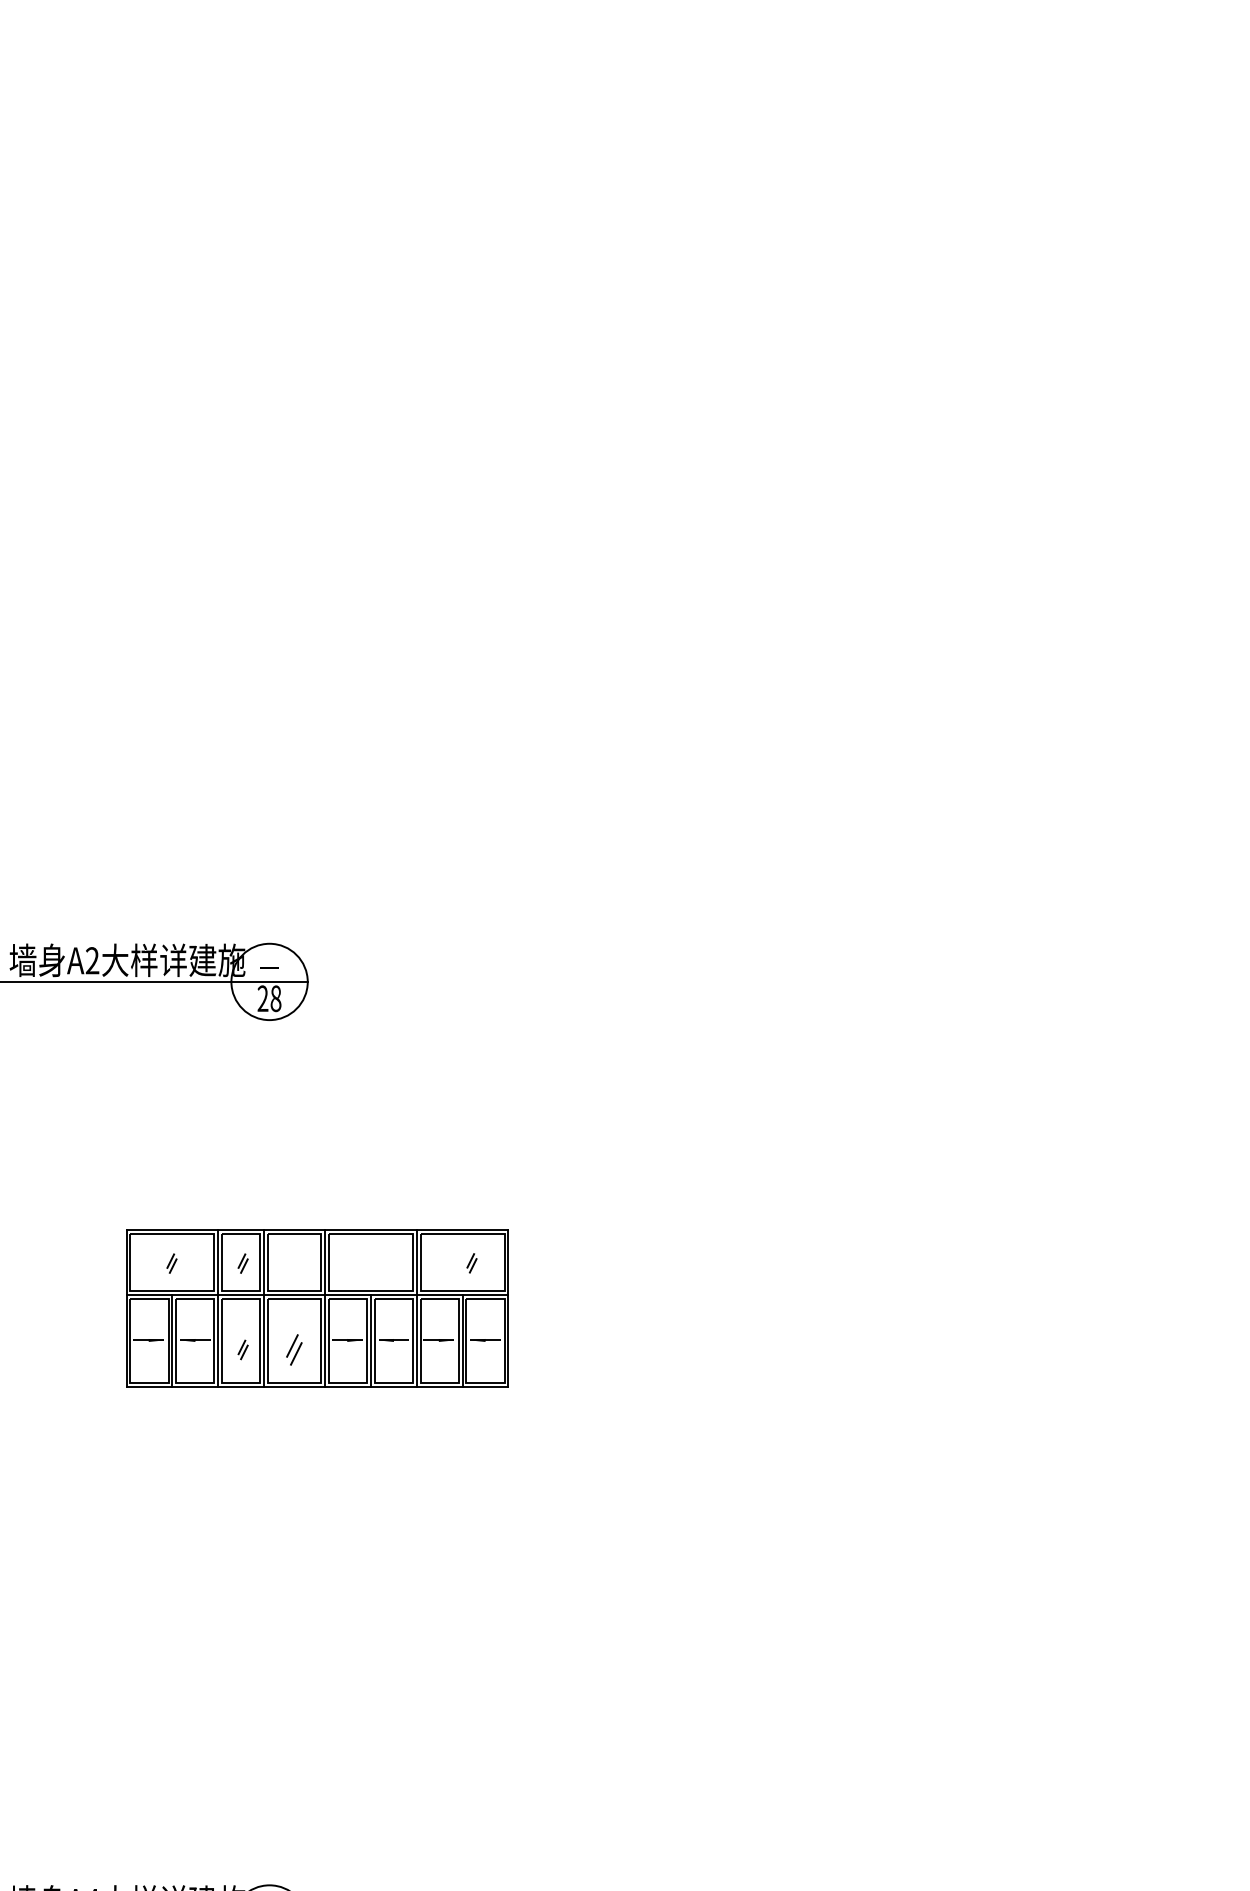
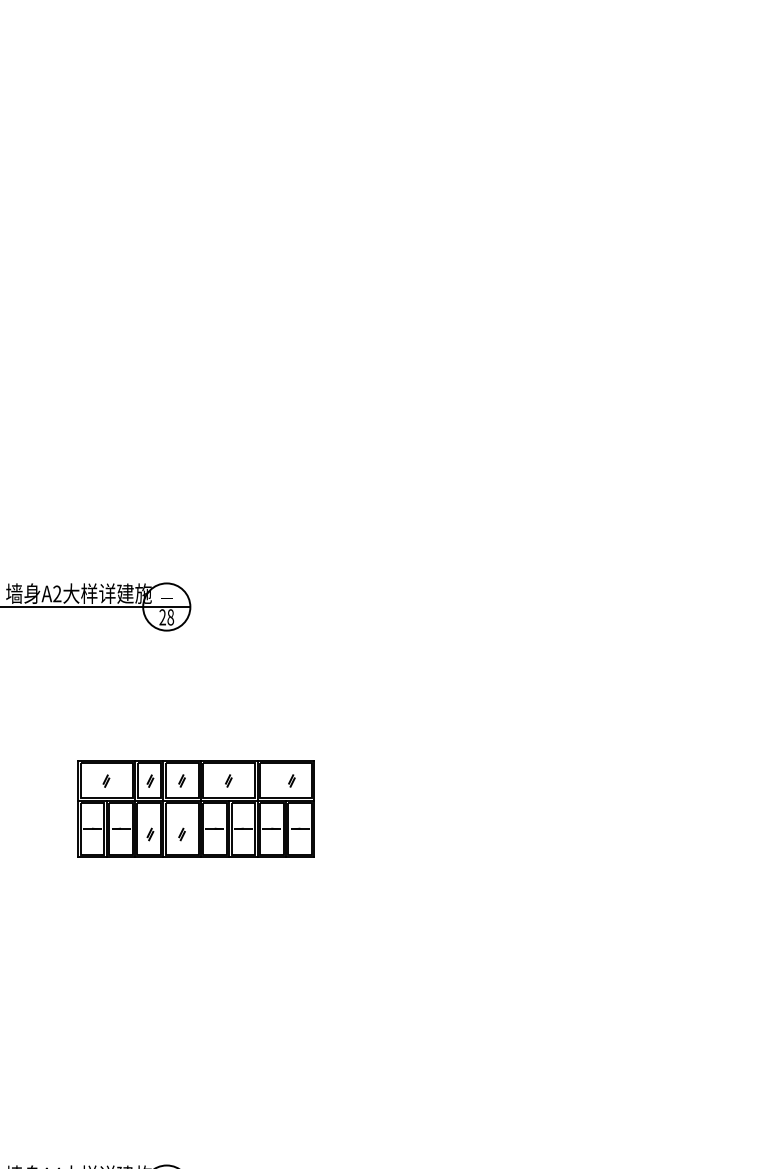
part: (293, 1262) -> (181, 780), added
part: (369, 1262) -> (228, 780), added
part: (293, 1349) -> (181, 834), size x0.62

